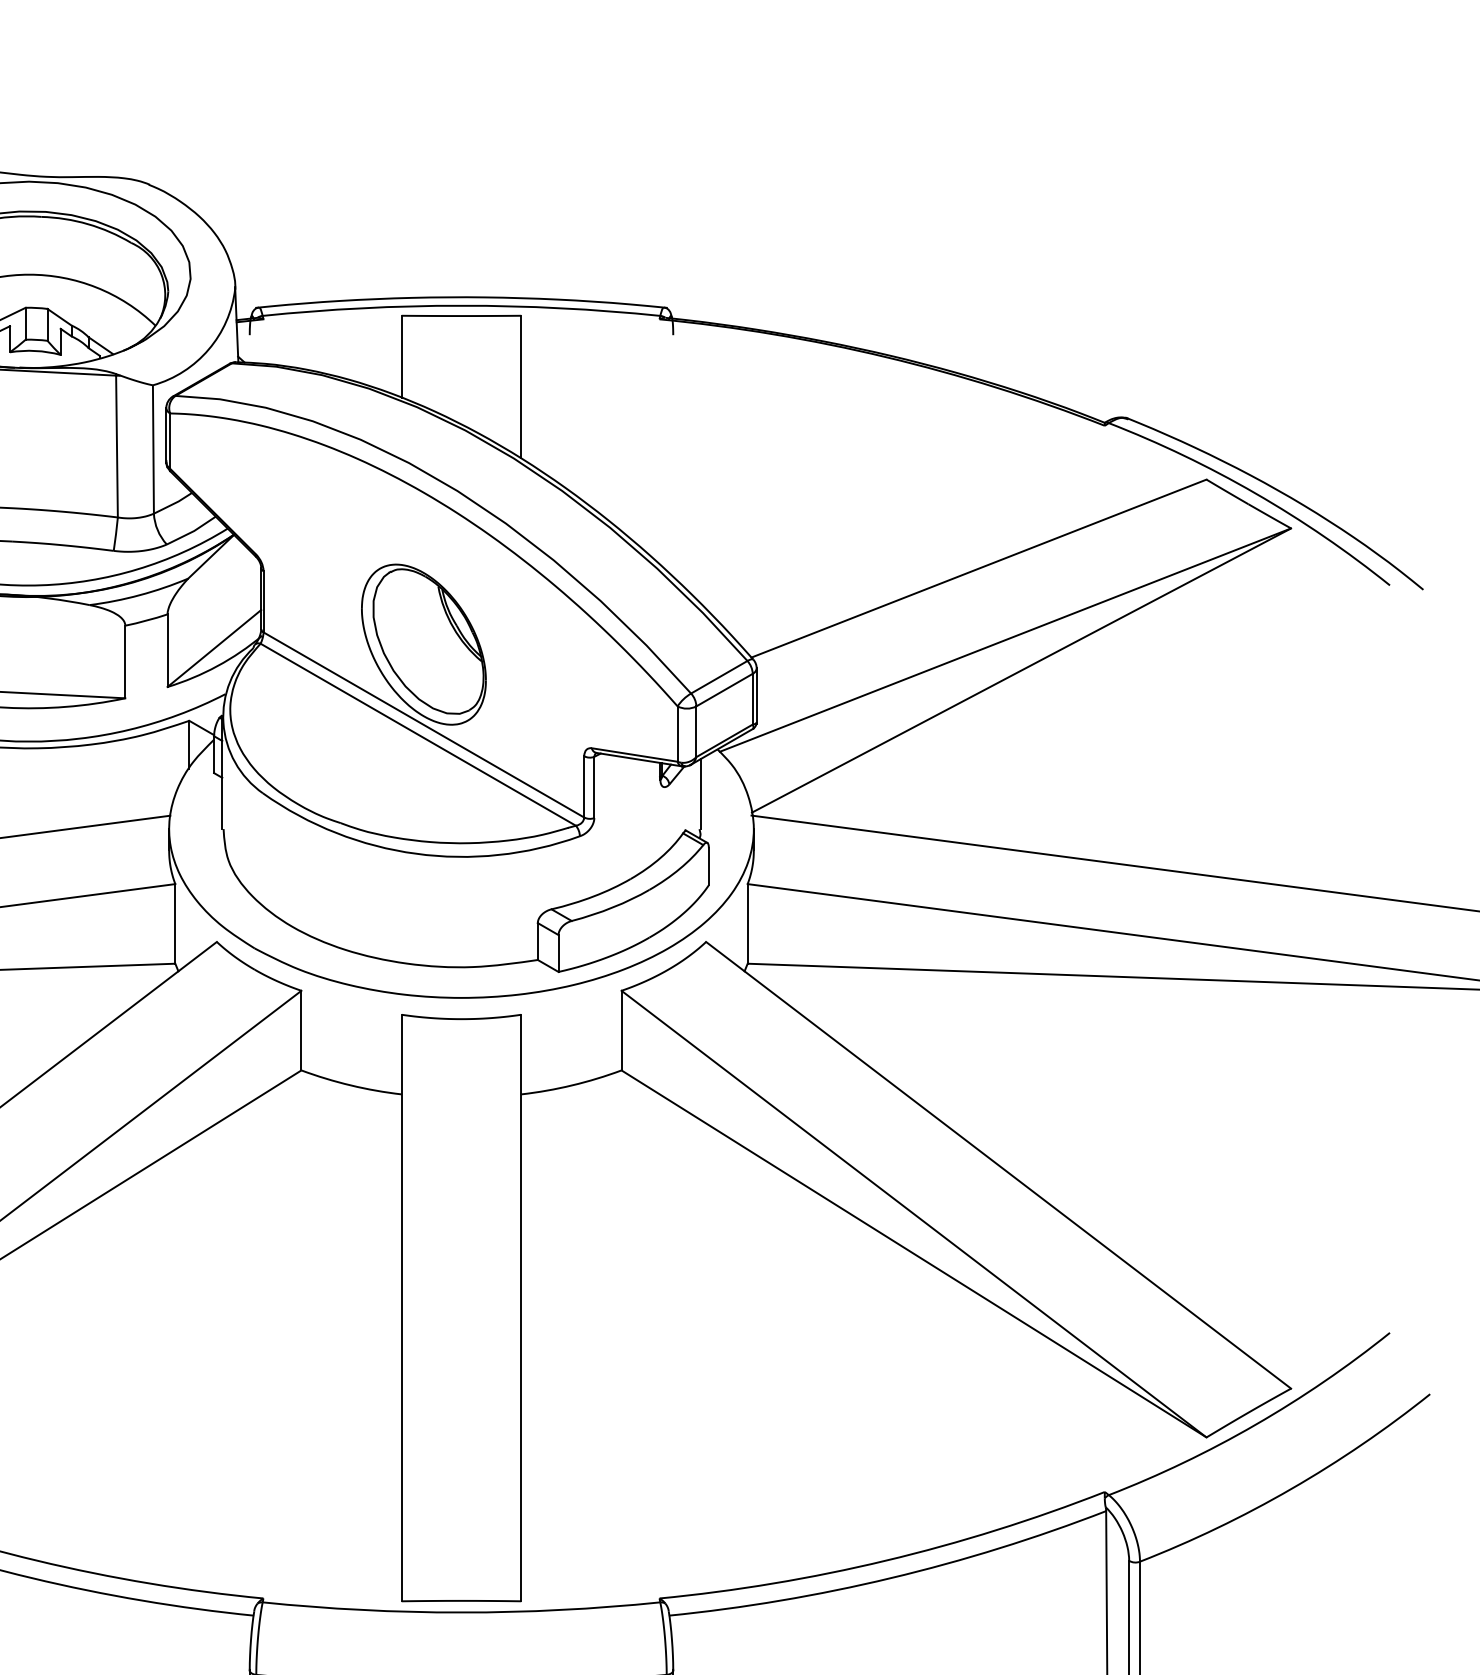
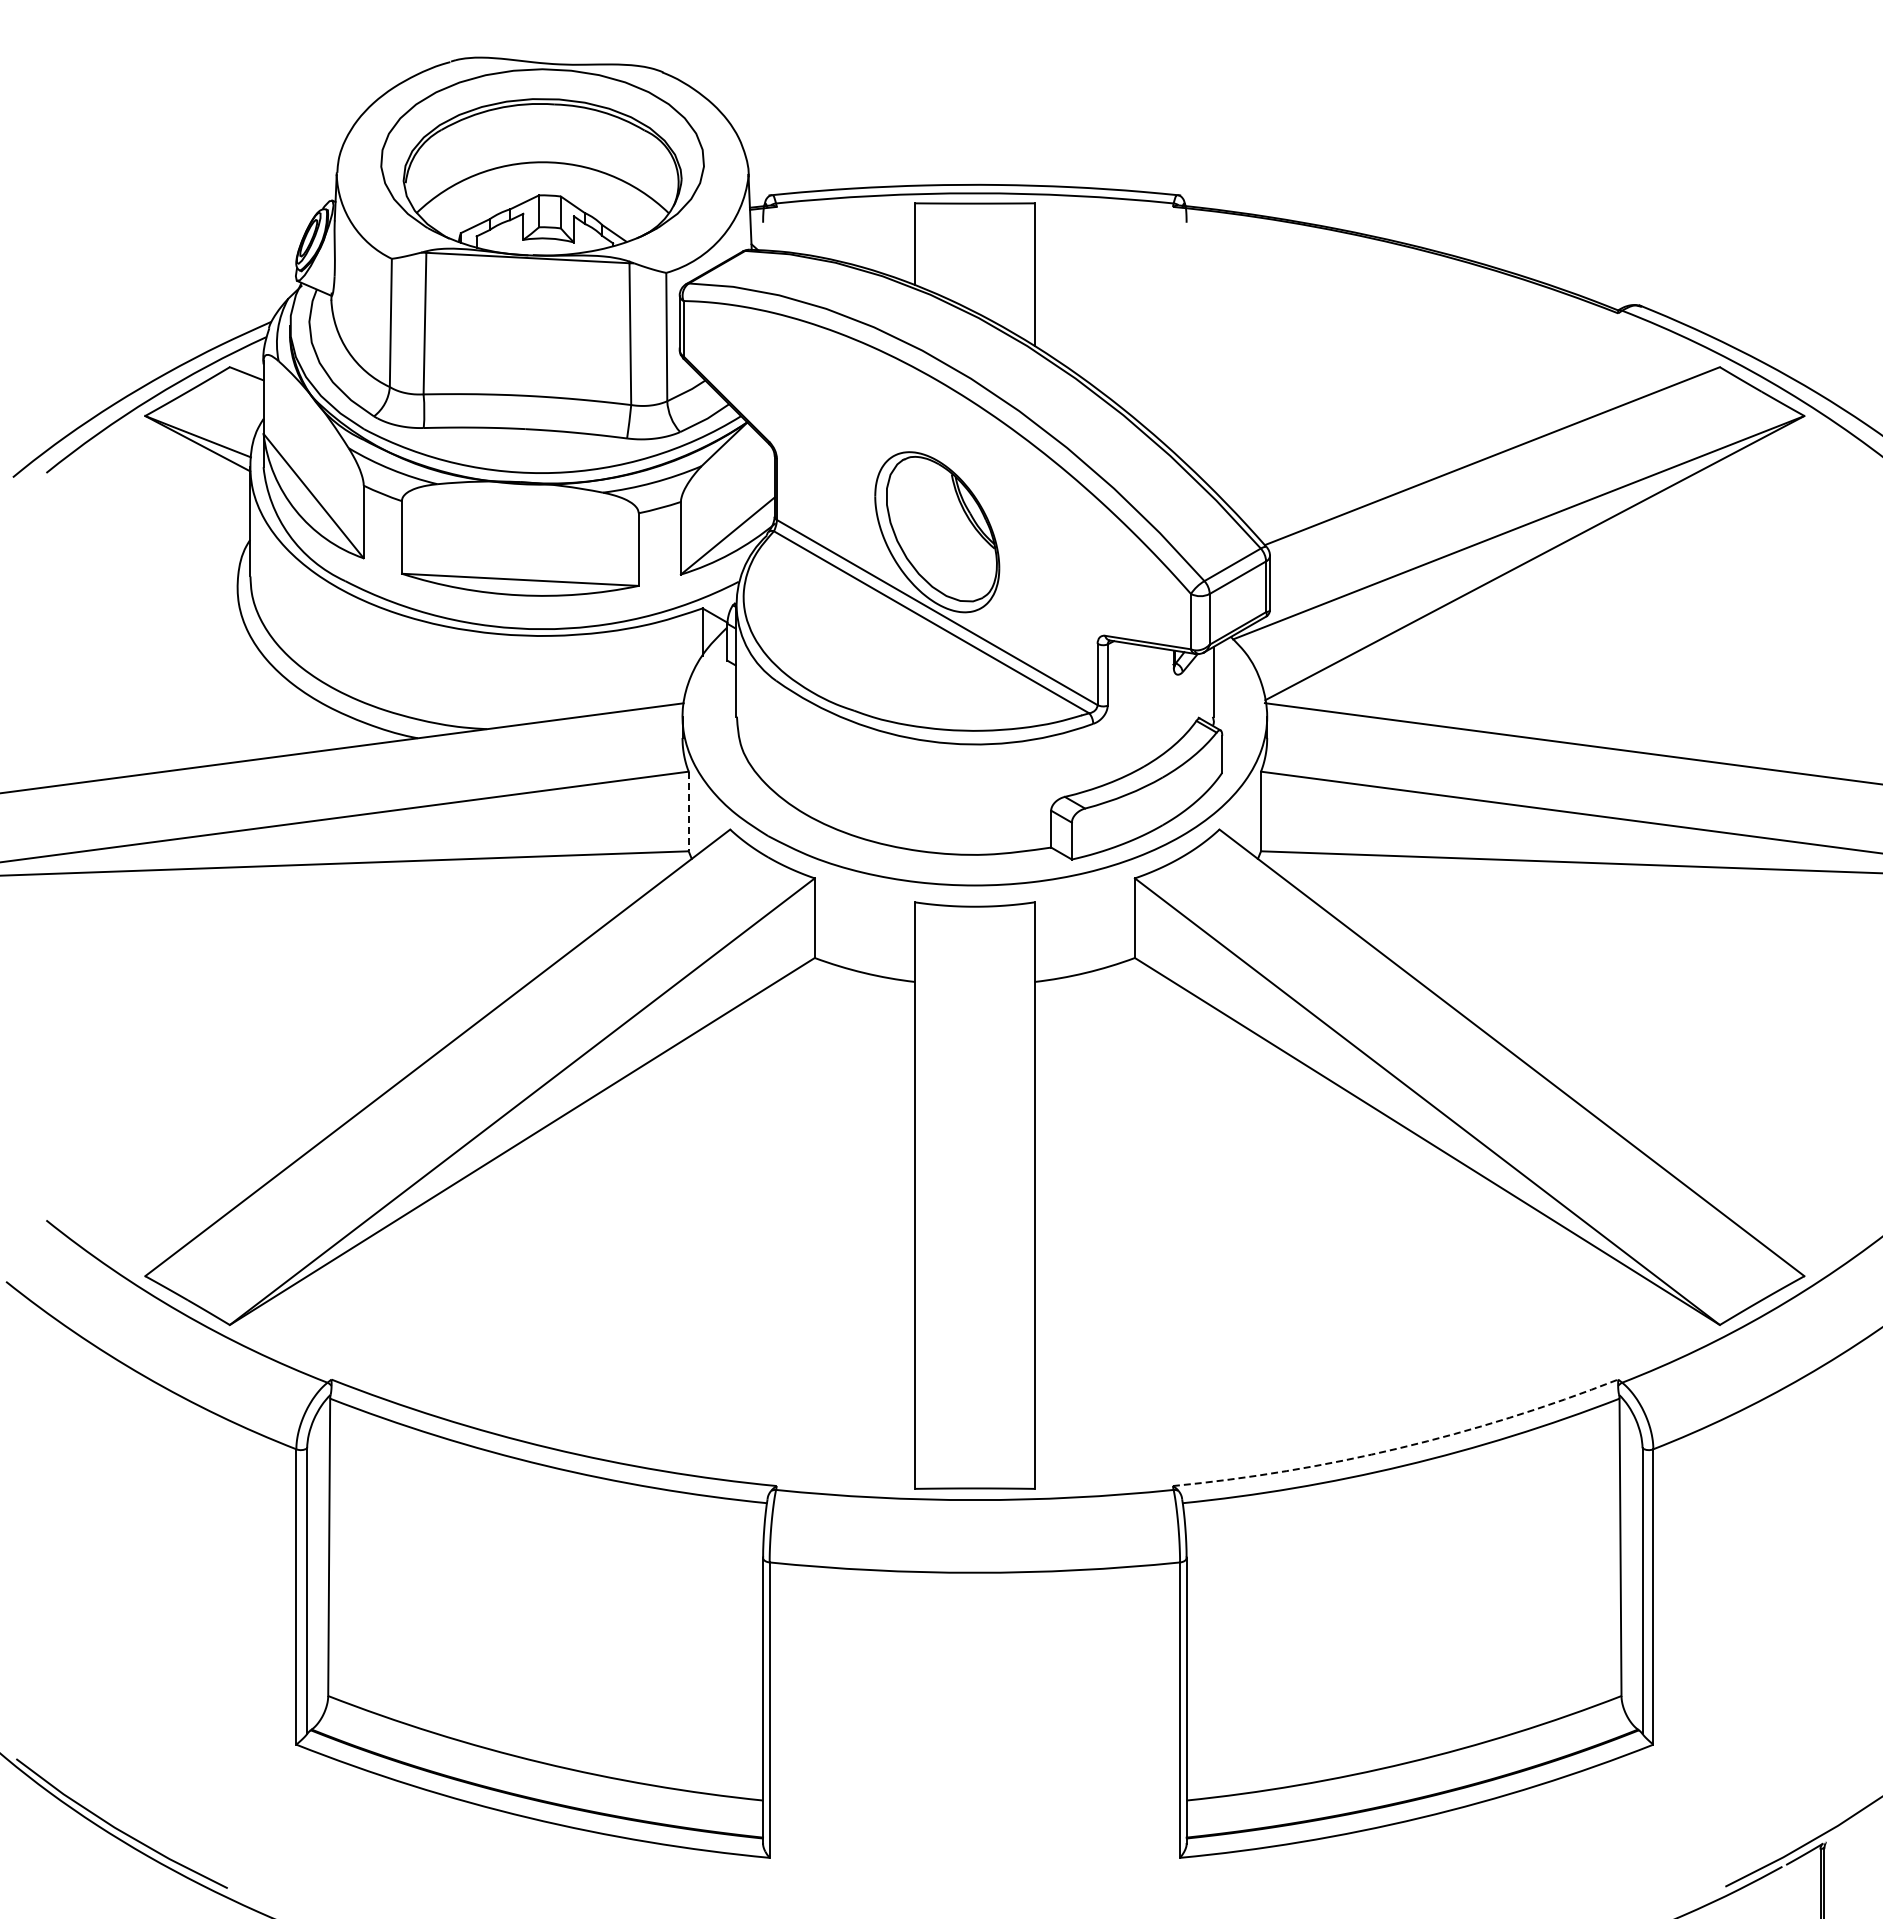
line: (175, 923) -> (688, 811), solid -> dashed
arc: (886, 1560) -> (1399, 1448), solid -> dashed

